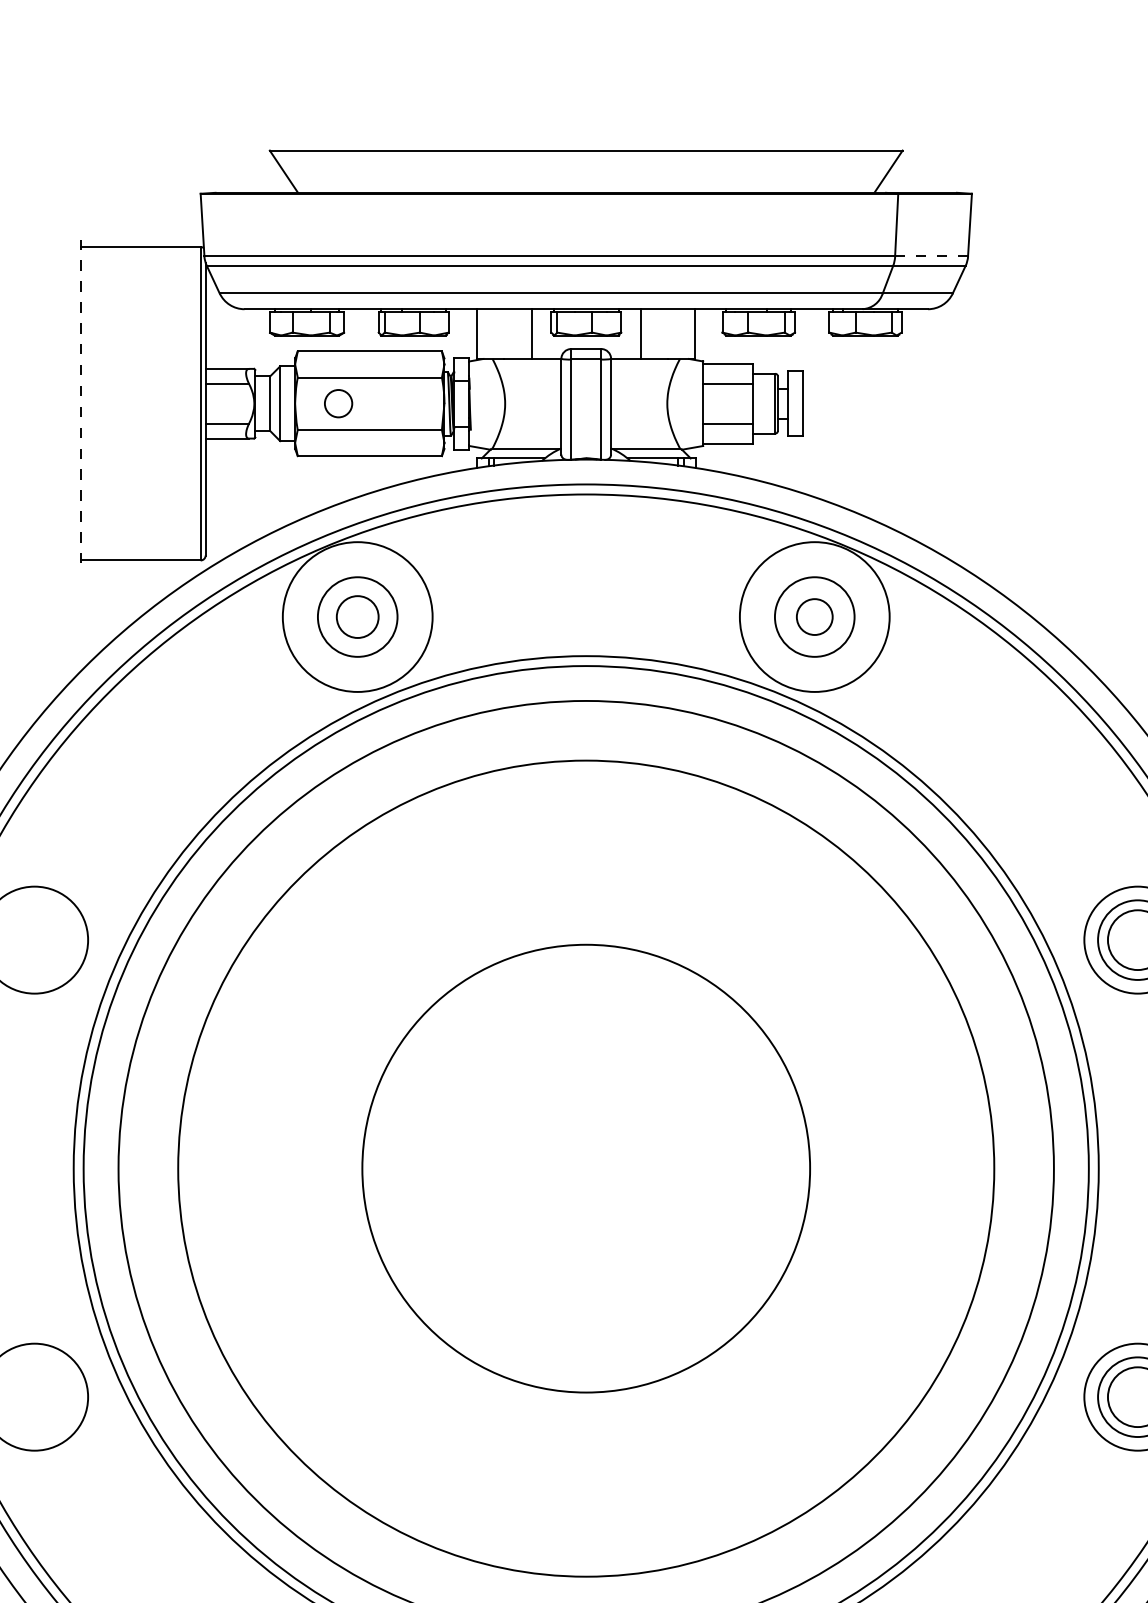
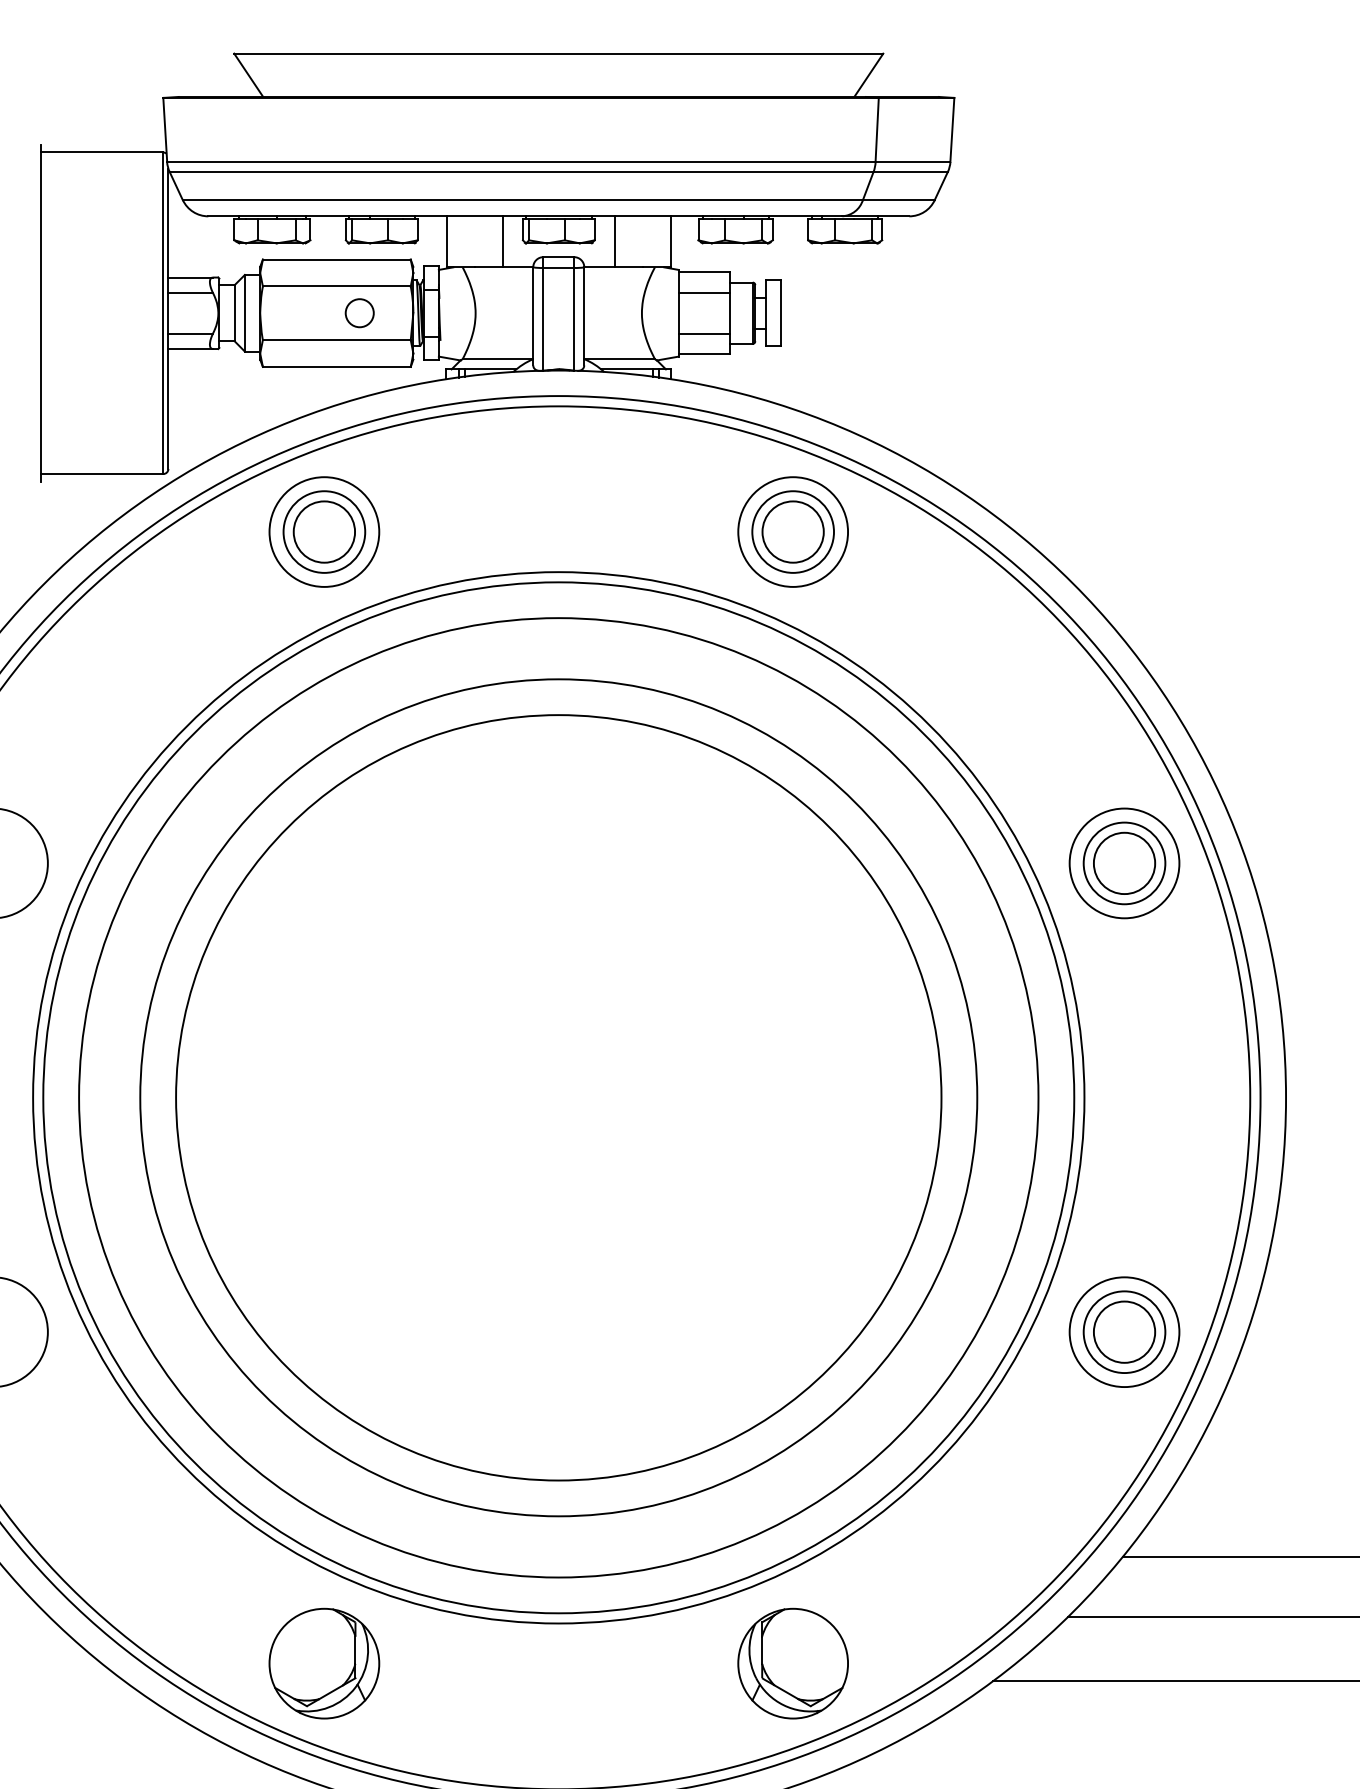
line: (931, 255) -> (912, 161), dashed -> solid
line: (80, 403) -> (40, 313), dashed -> solid
circle: (338, 403) -> (359, 313), moved
circle: (357, 616) -> (324, 531), size x0.71
circle: (357, 616) -> (324, 531), size x1.43
circle: (814, 616) -> (792, 531), size x1.67
circle: (815, 616) -> (793, 531), size x0.71
circle: (585, 1168) -> (558, 1097), size x1.67

